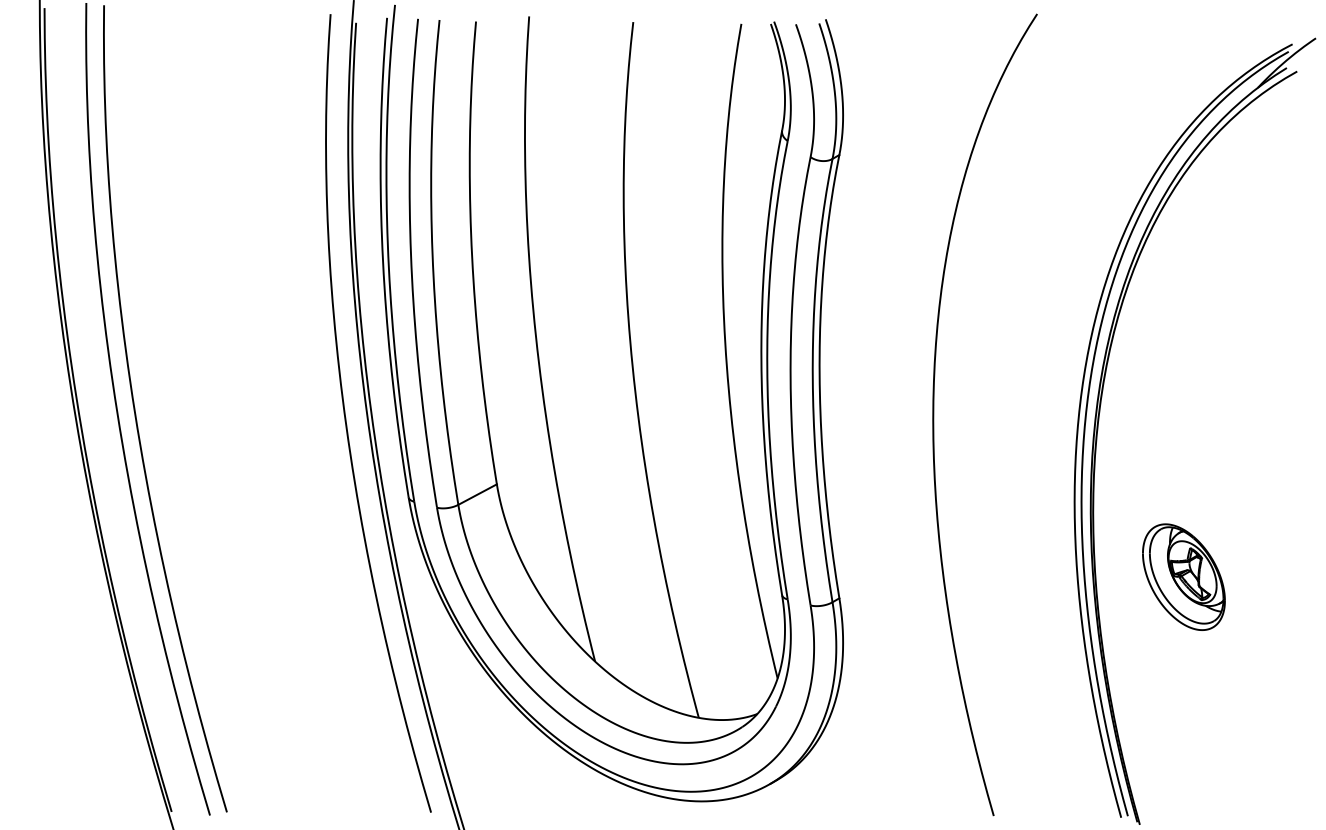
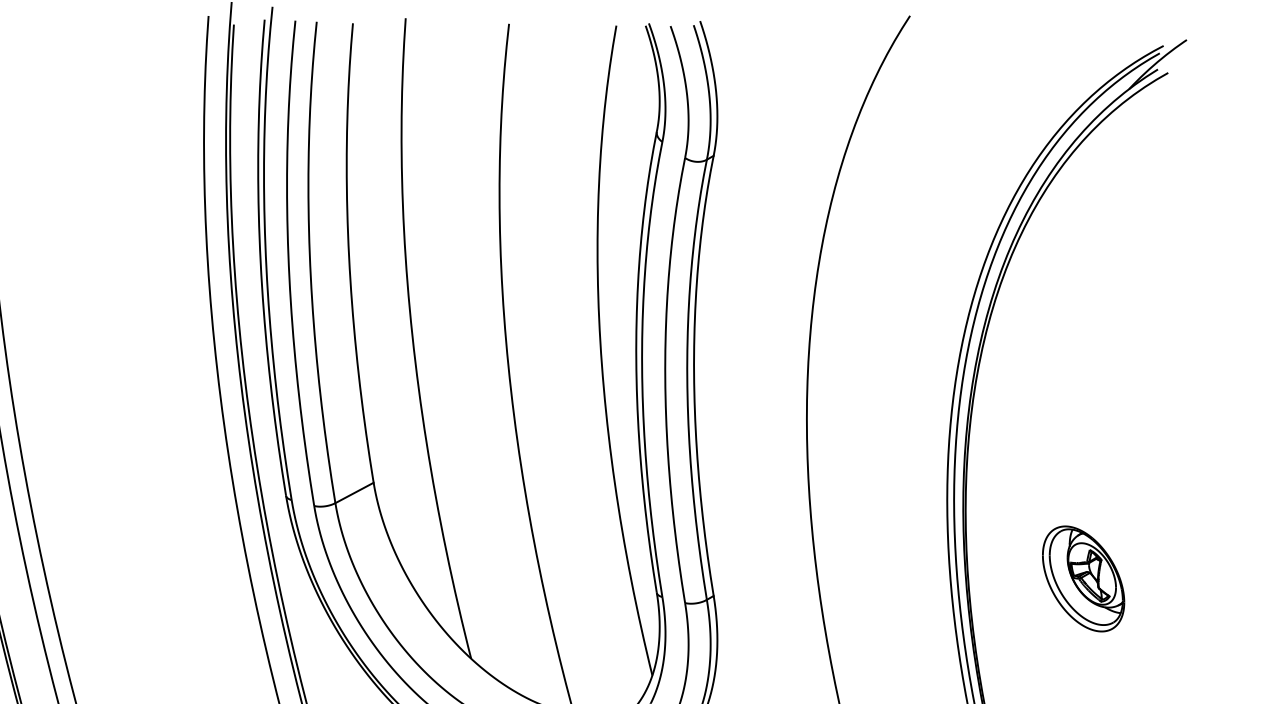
part: (1183, 576) -> (1083, 578), moved

